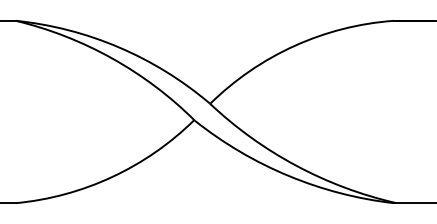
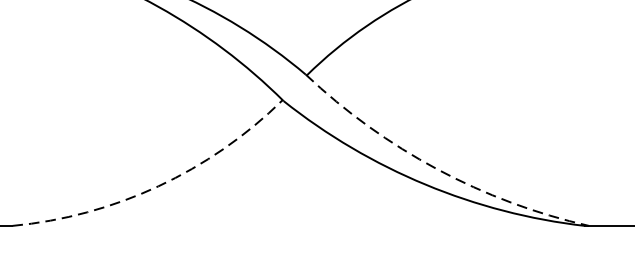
arc: (296, 165) -> (437, 168), solid -> dashed
arc: (112, 177) -> (158, 187), solid -> dashed

